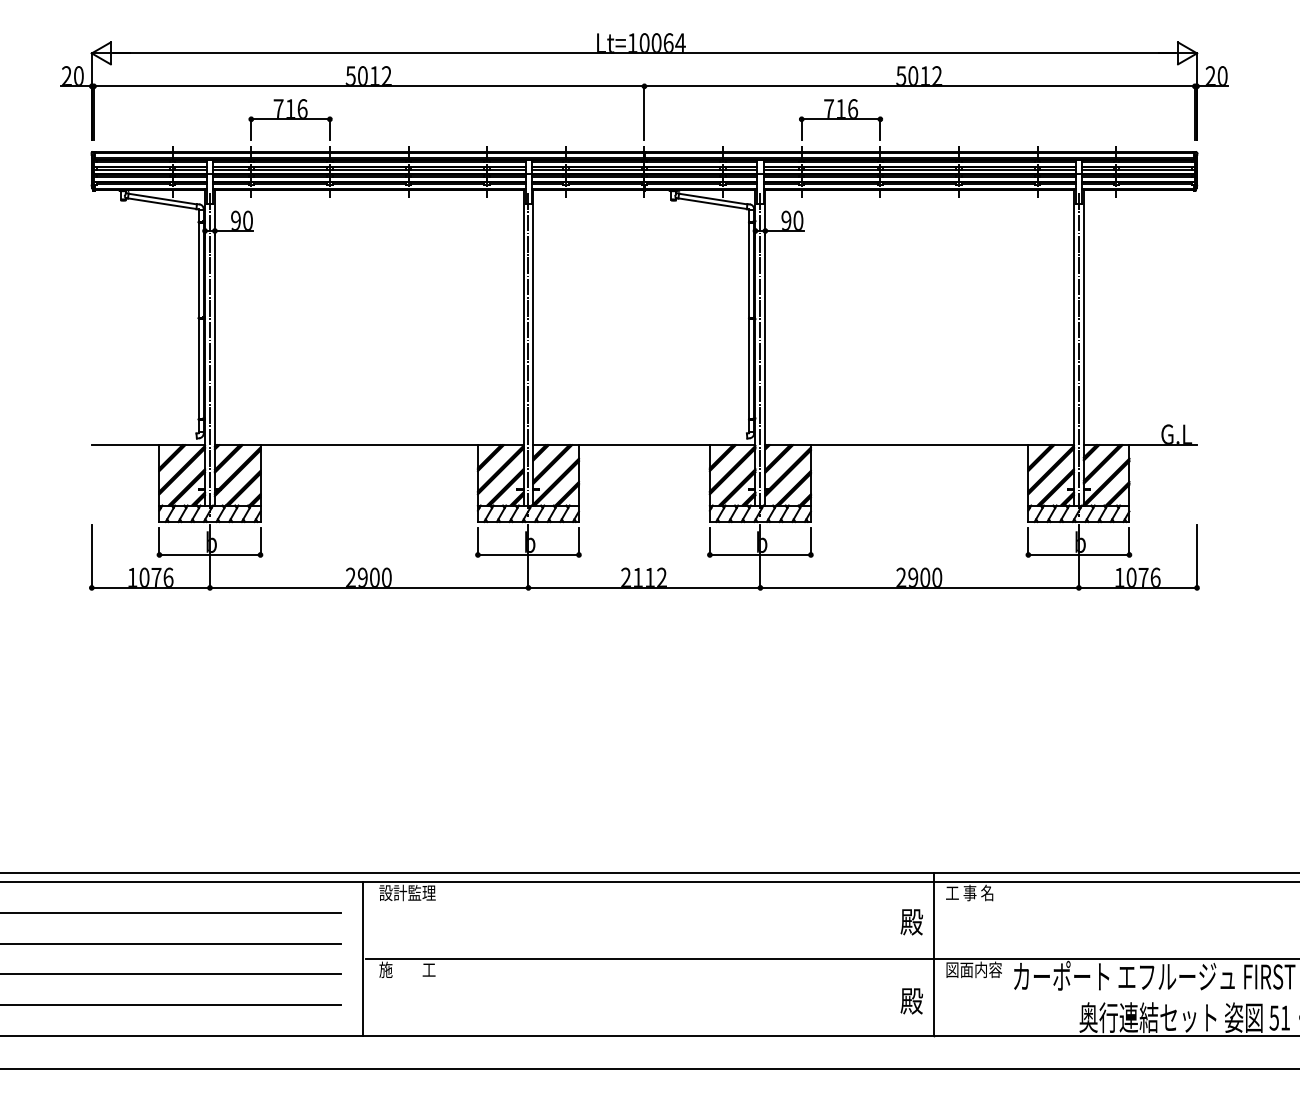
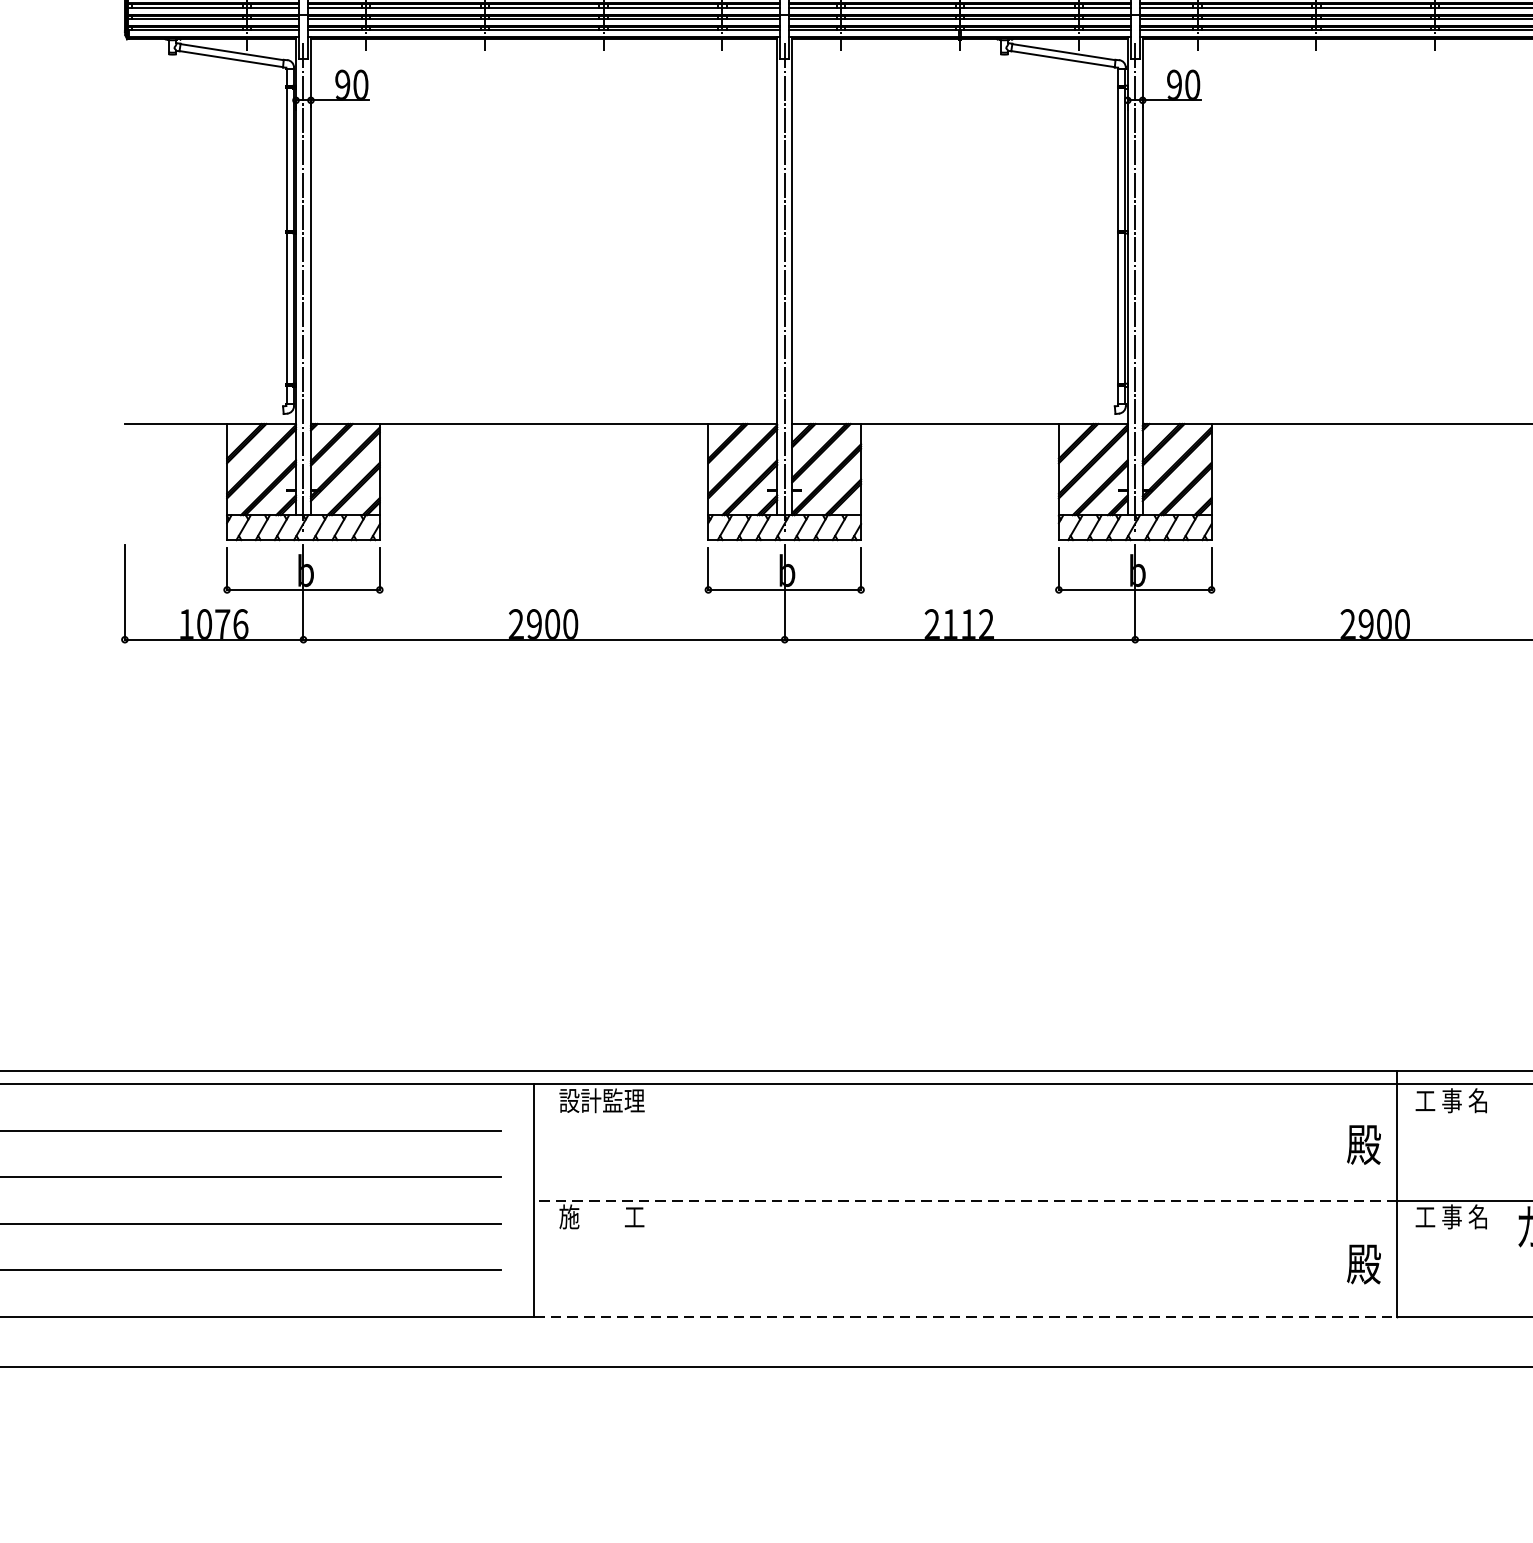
line: (649, 959) -> (967, 1201), solid -> dashed
text: (973, 969) -> (1457, 1216), 図面内容 -> 工 事 名
line: (648, 1035) -> (966, 1316), solid -> dashed

